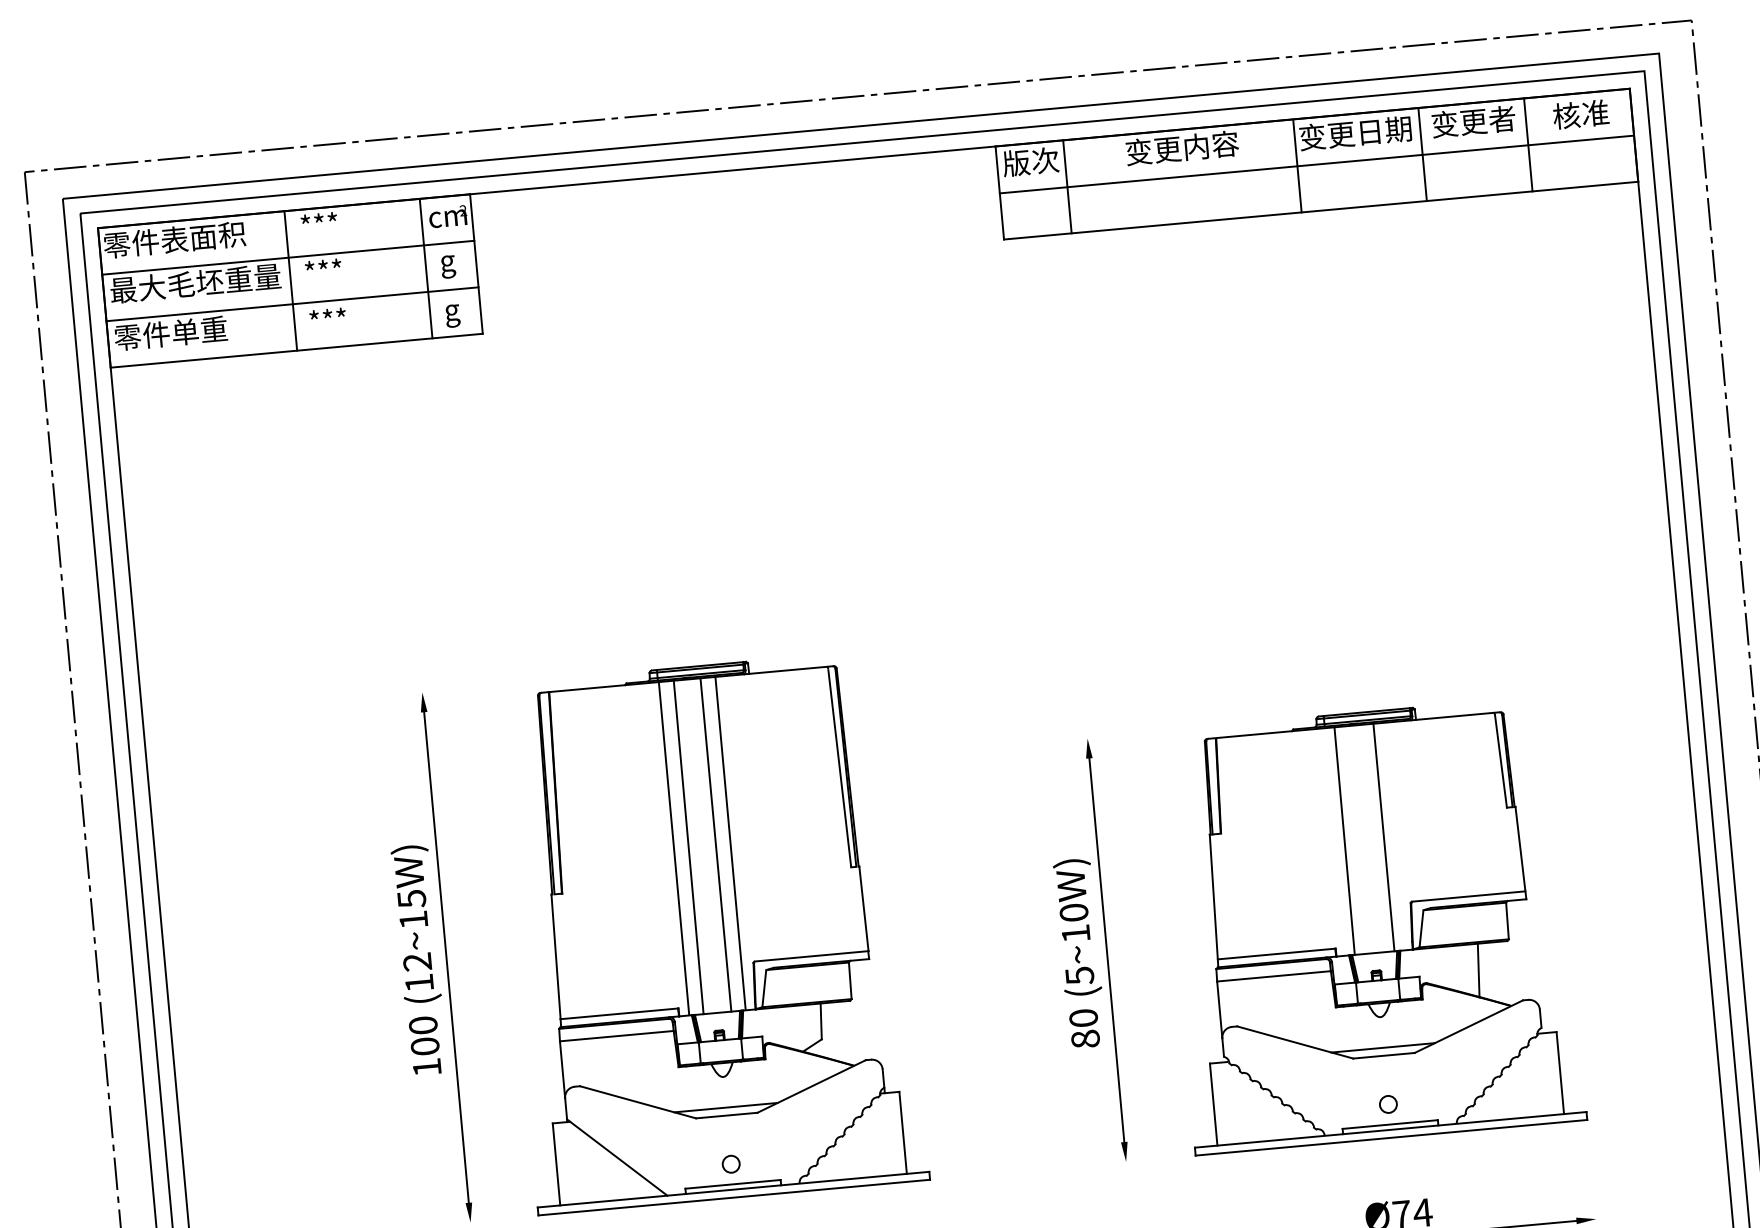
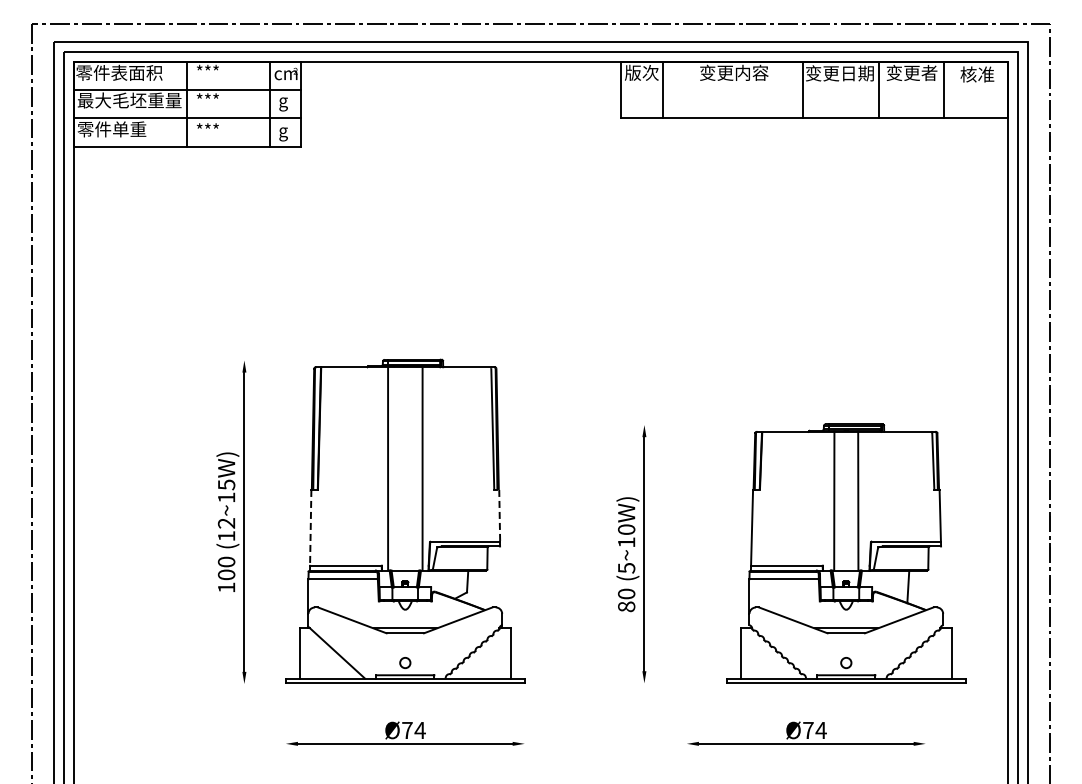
line: (1316, 164) -> (814, 90), removed
line: (715, 844) -> (413, 468), removed
line: (687, 846) -> (396, 468), removed
line: (863, 908) -> (499, 515), solid -> dashed
part: (1372, 924) -> (846, 553), moved
line: (555, 956) -> (310, 527), solid -> dashed

